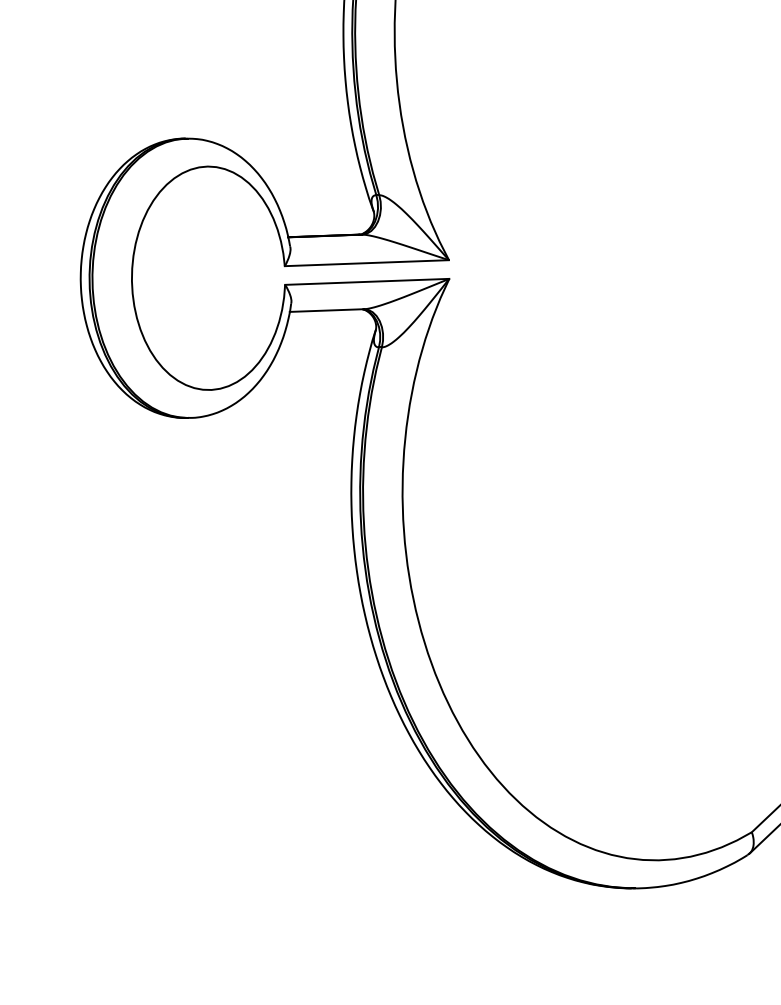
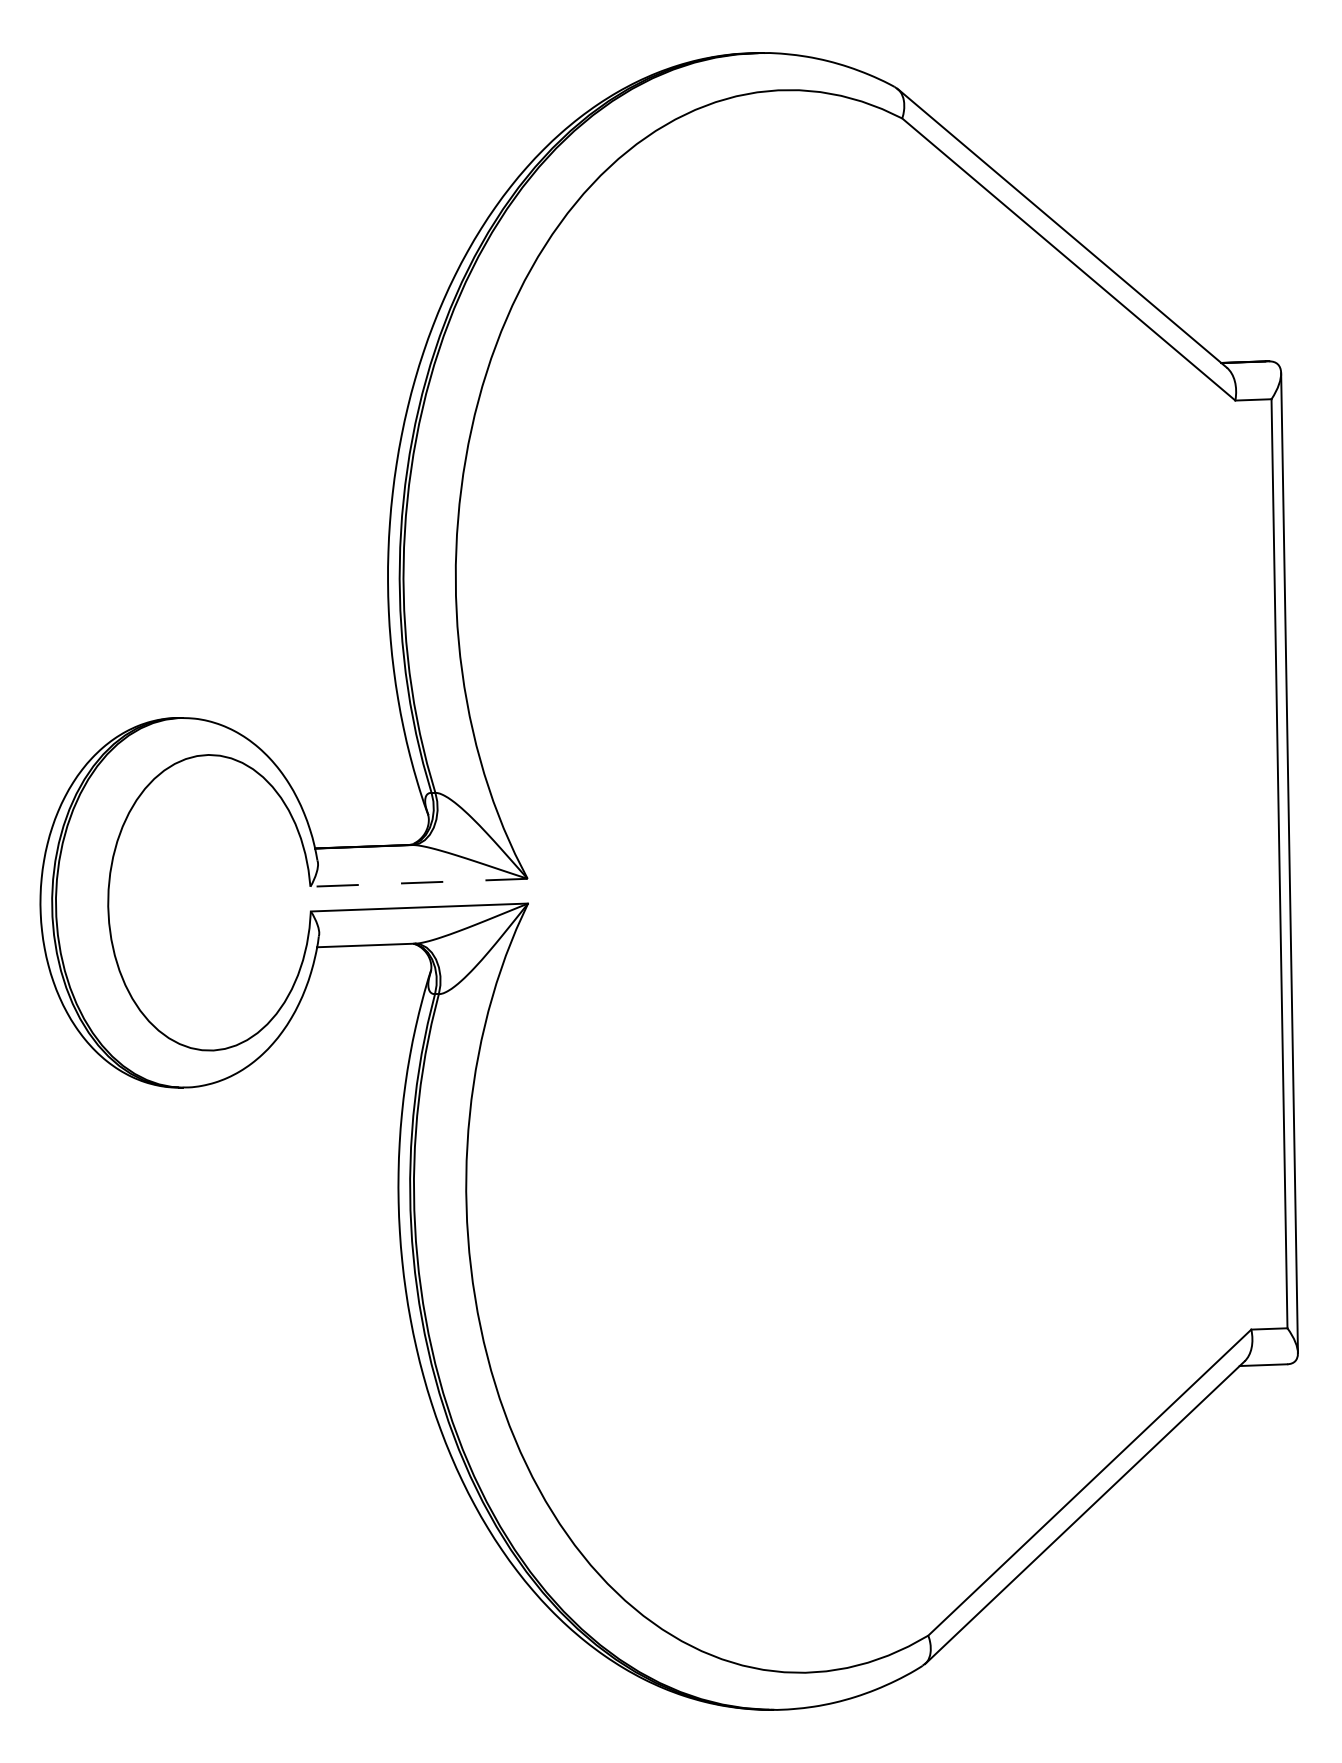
line: (367, 262) -> (419, 882), solid -> dashed

